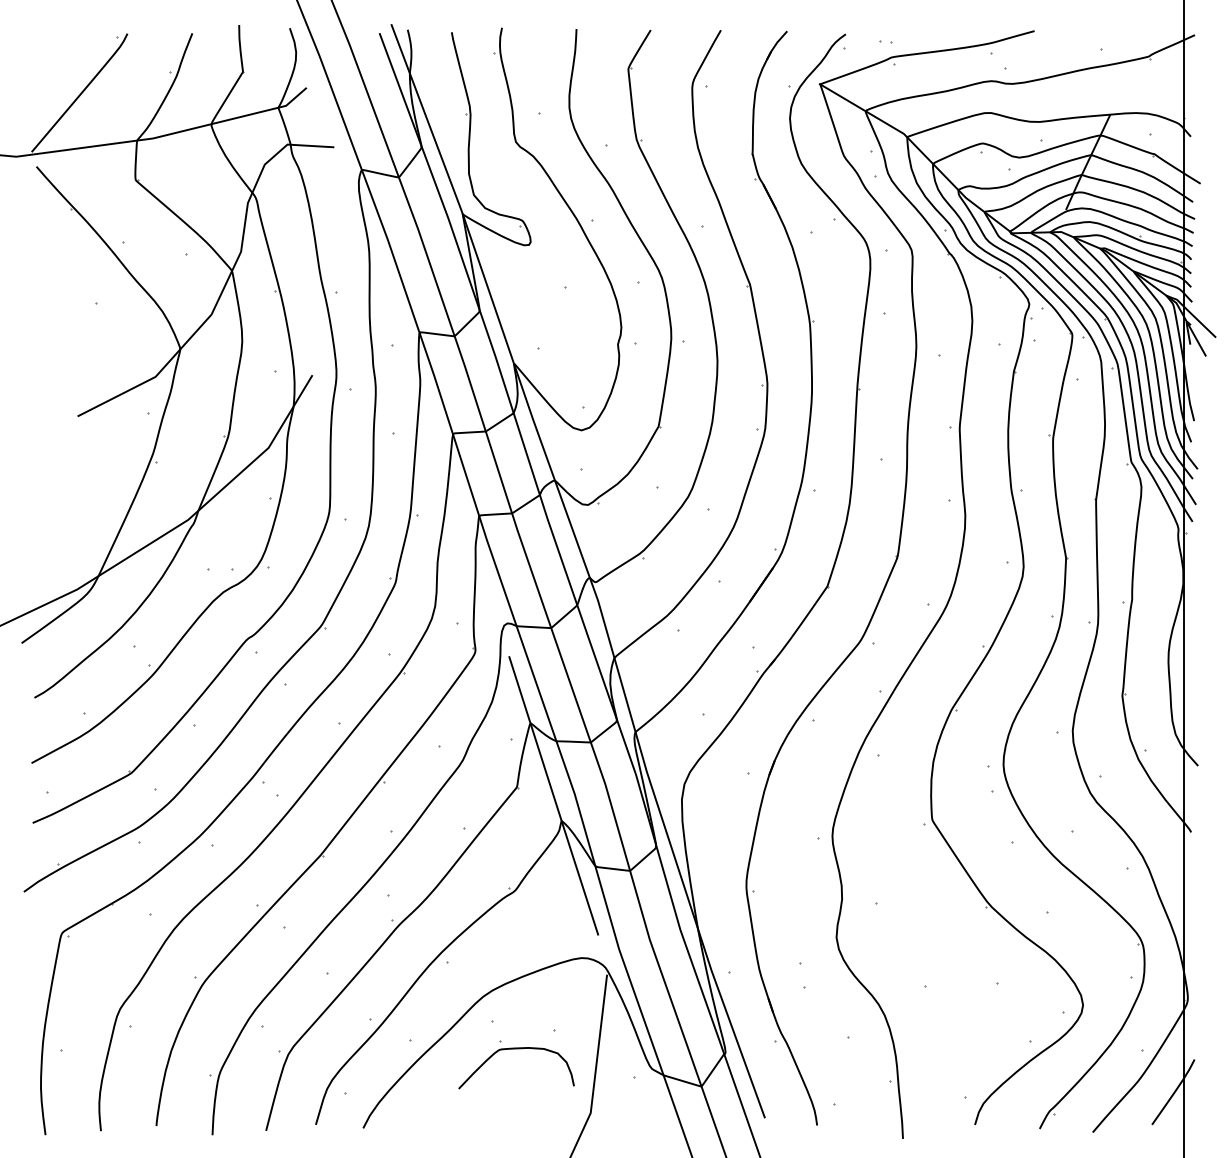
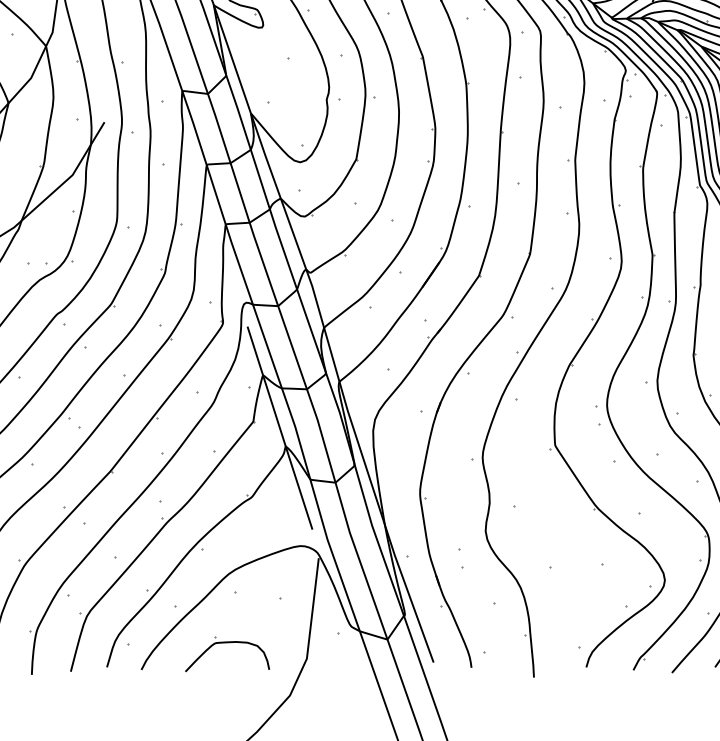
part: (516, 1049) -> (227, 643), moved

